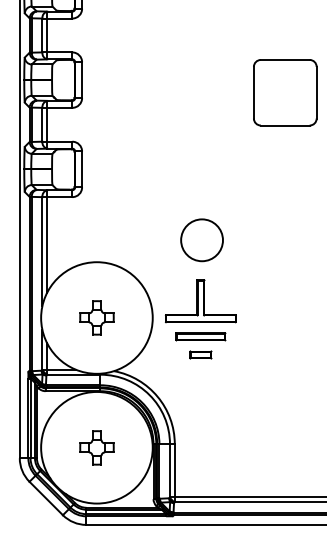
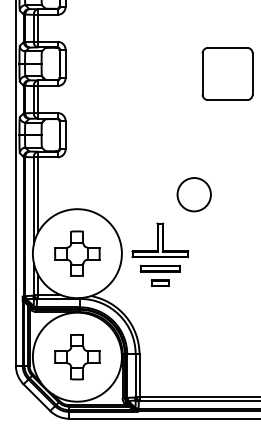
circle: (201, 240) -> (193, 194), moved
part: (97, 317) -> (77, 253), size x1.67
part: (97, 448) -> (77, 357), size x1.67

